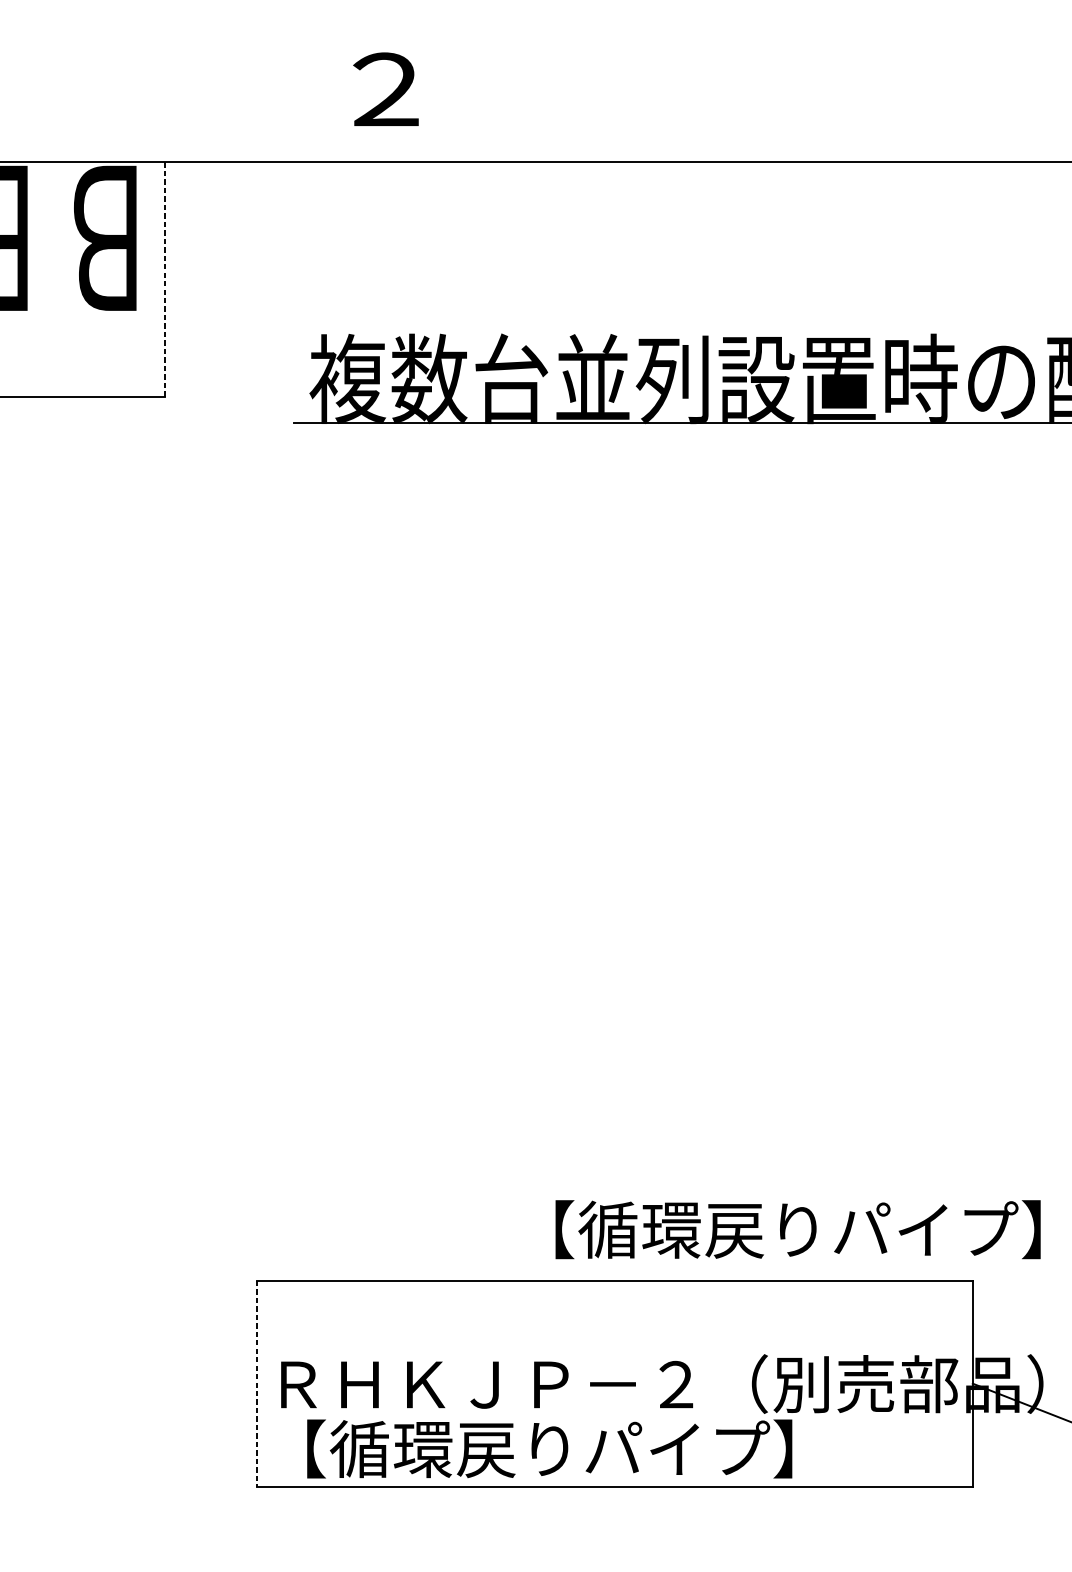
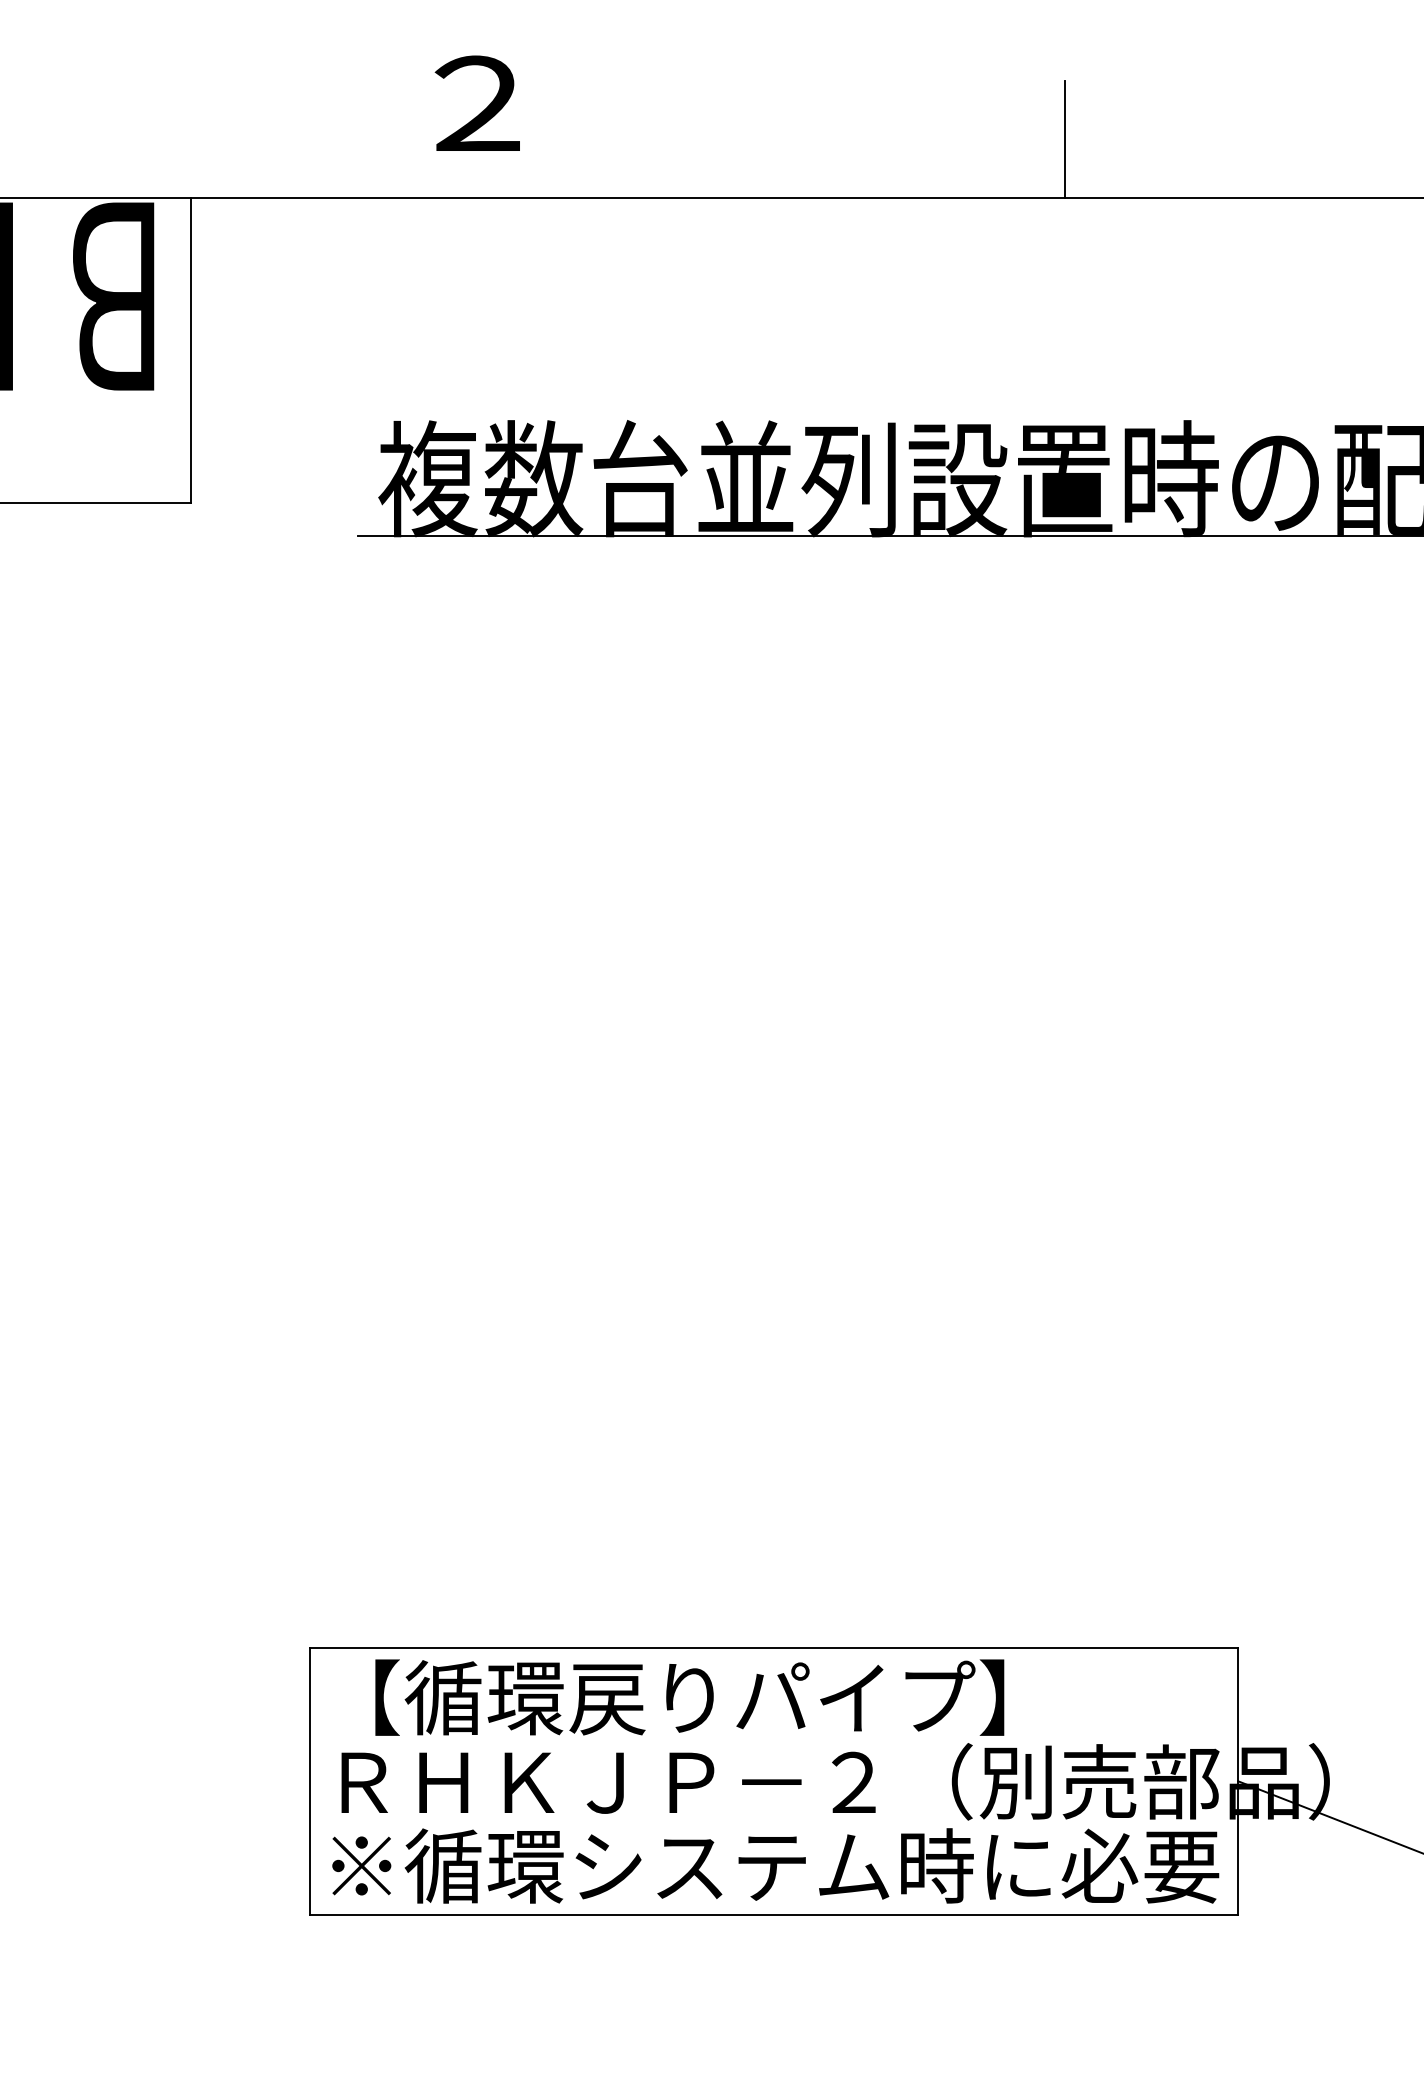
line: (839, 116) -> (1065, 138), added
line: (165, 279) -> (191, 350), dashed -> solid
text: (797, 1229) -> (689, 1697), moved
line: (256, 1383) -> (309, 1781), dashed -> solid
text: (615, 1448) -> (775, 1865), 【循環戻りパイプ】 -> ※循環システム時に必要

